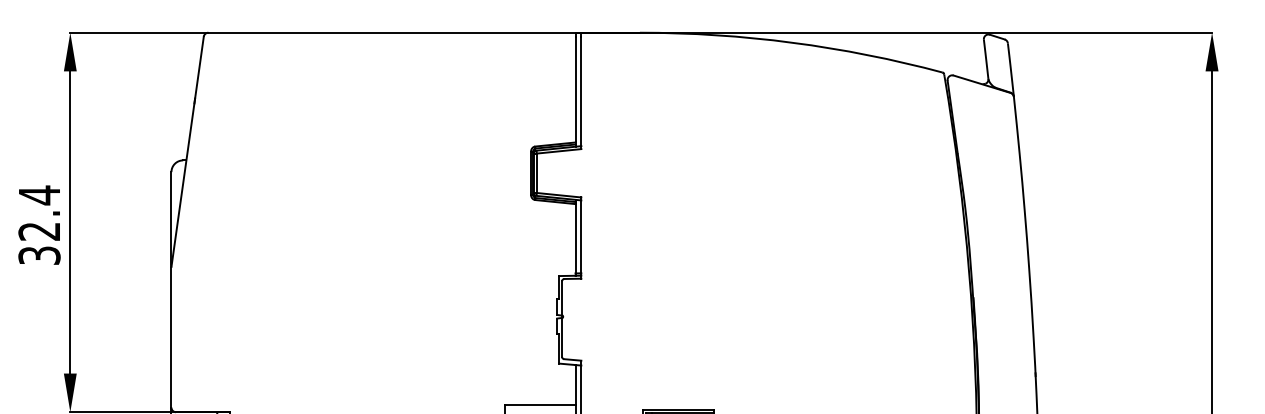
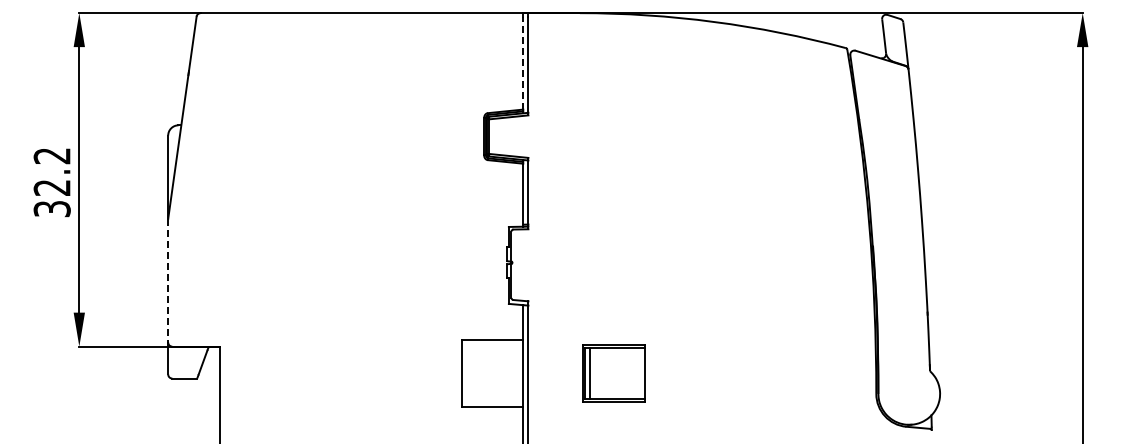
line: (575, 88) -> (523, 62), solid -> dashed
text: (38, 194) -> (51, 155), 32.4 -> 32.2
line: (171, 336) -> (168, 280), solid -> dashed

